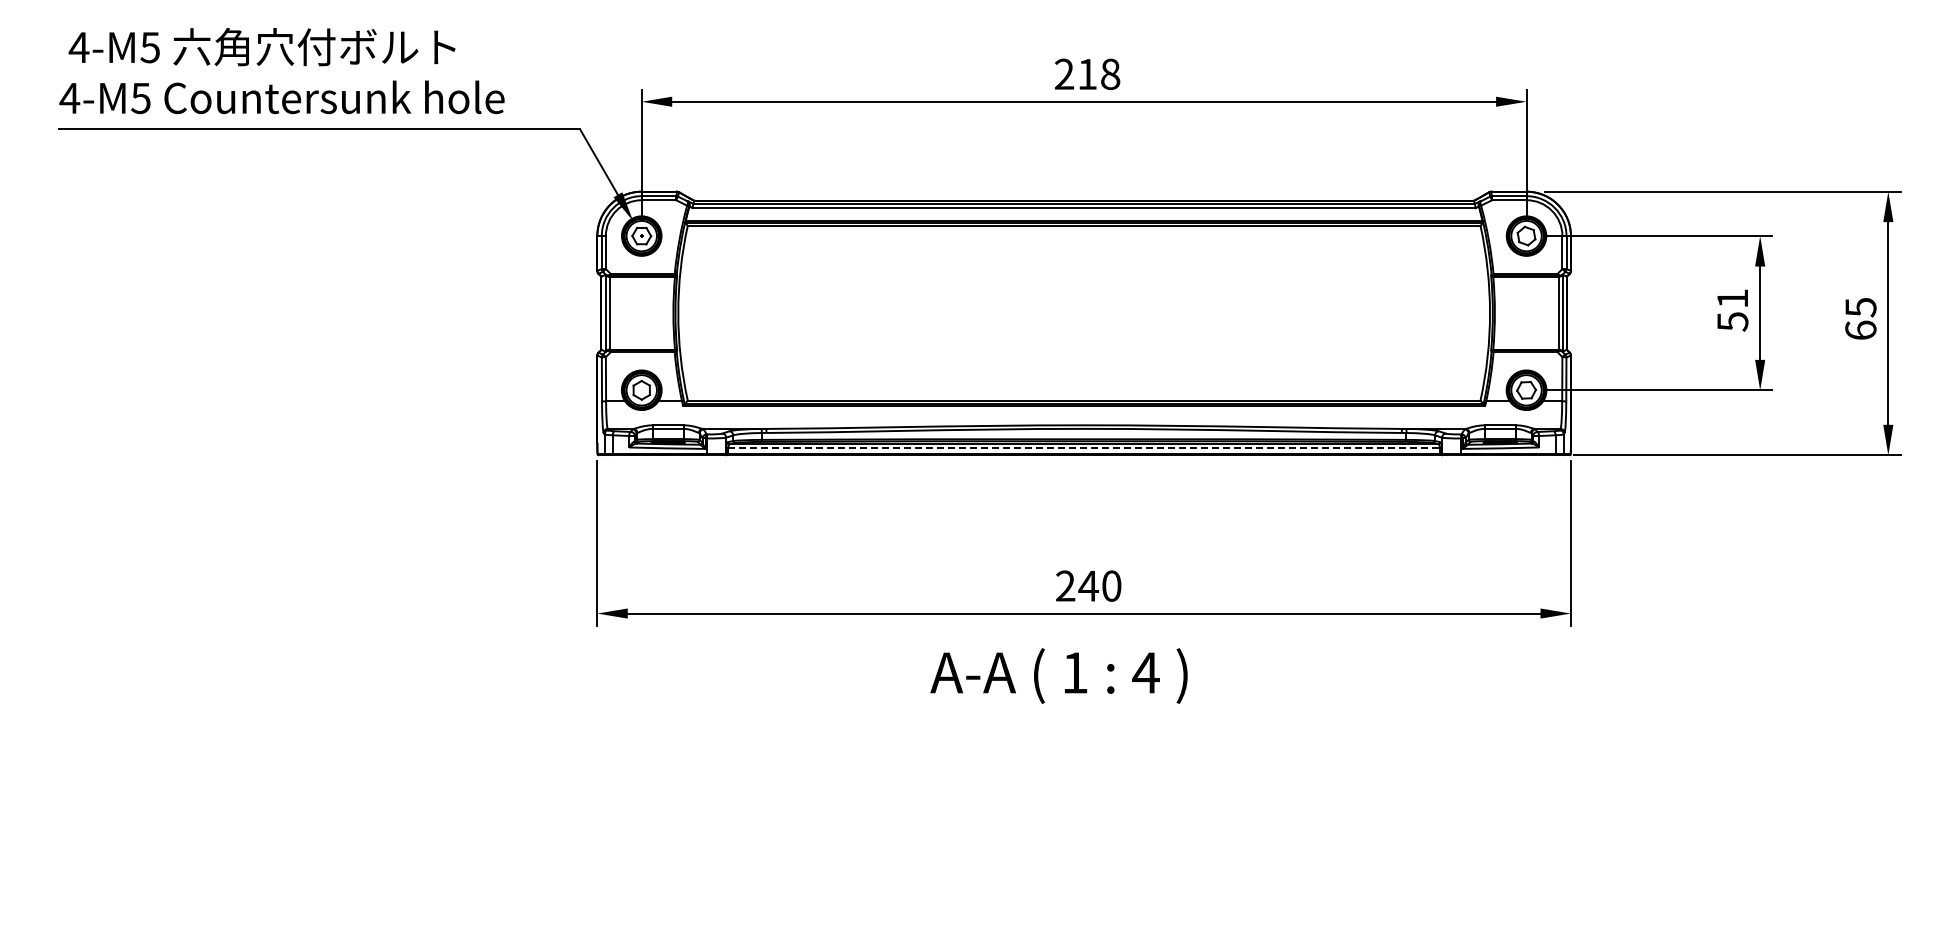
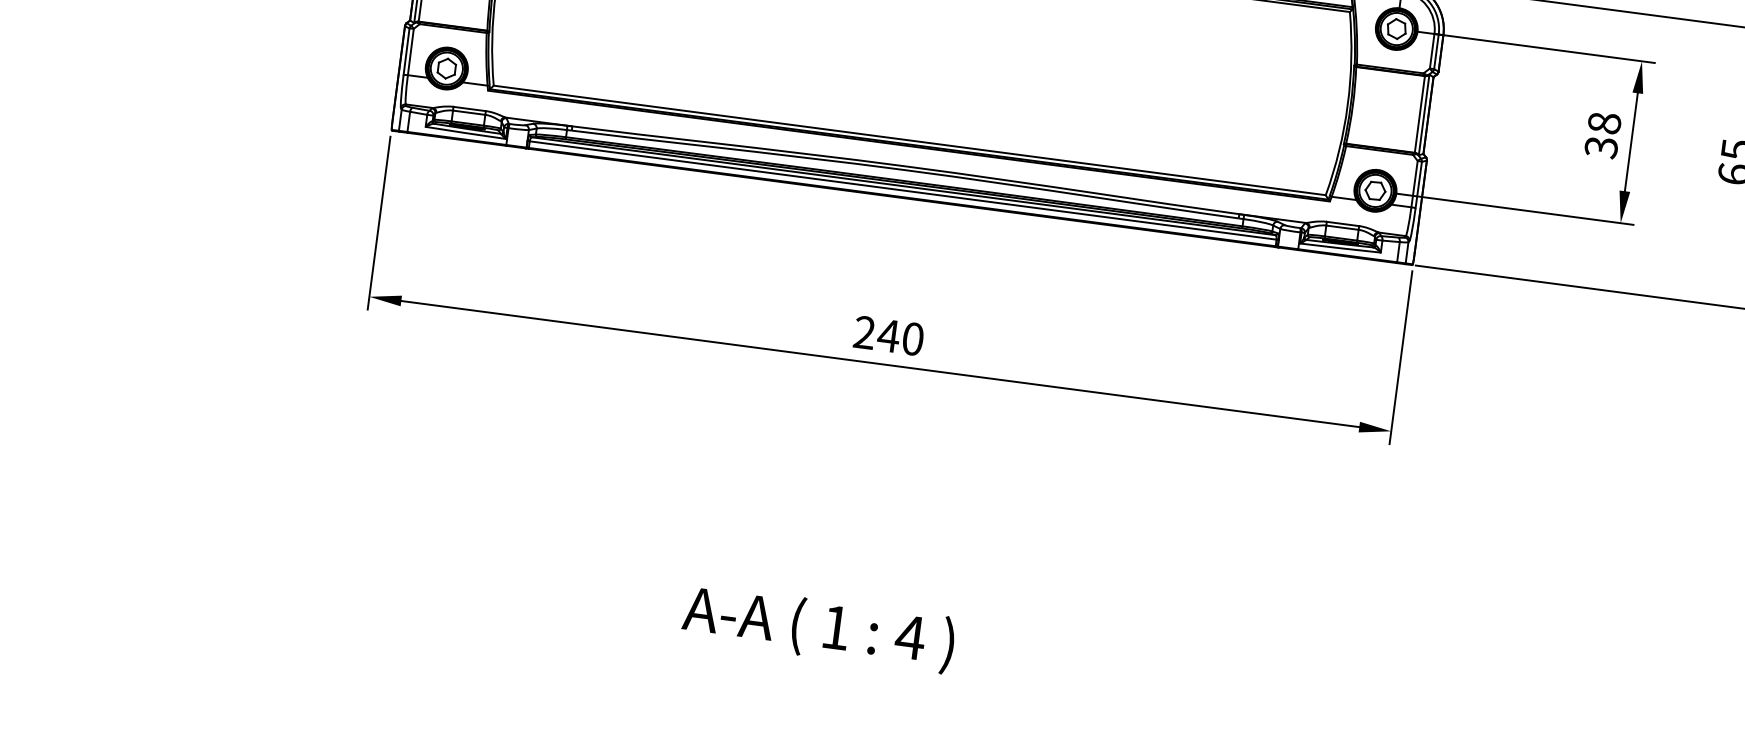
text: (1732, 309) -> (1602, 134), 51 -> 38
line: (1084, 448) -> (903, 190), dashed -> solid
text: (1058, 675) -> (818, 628), moved

